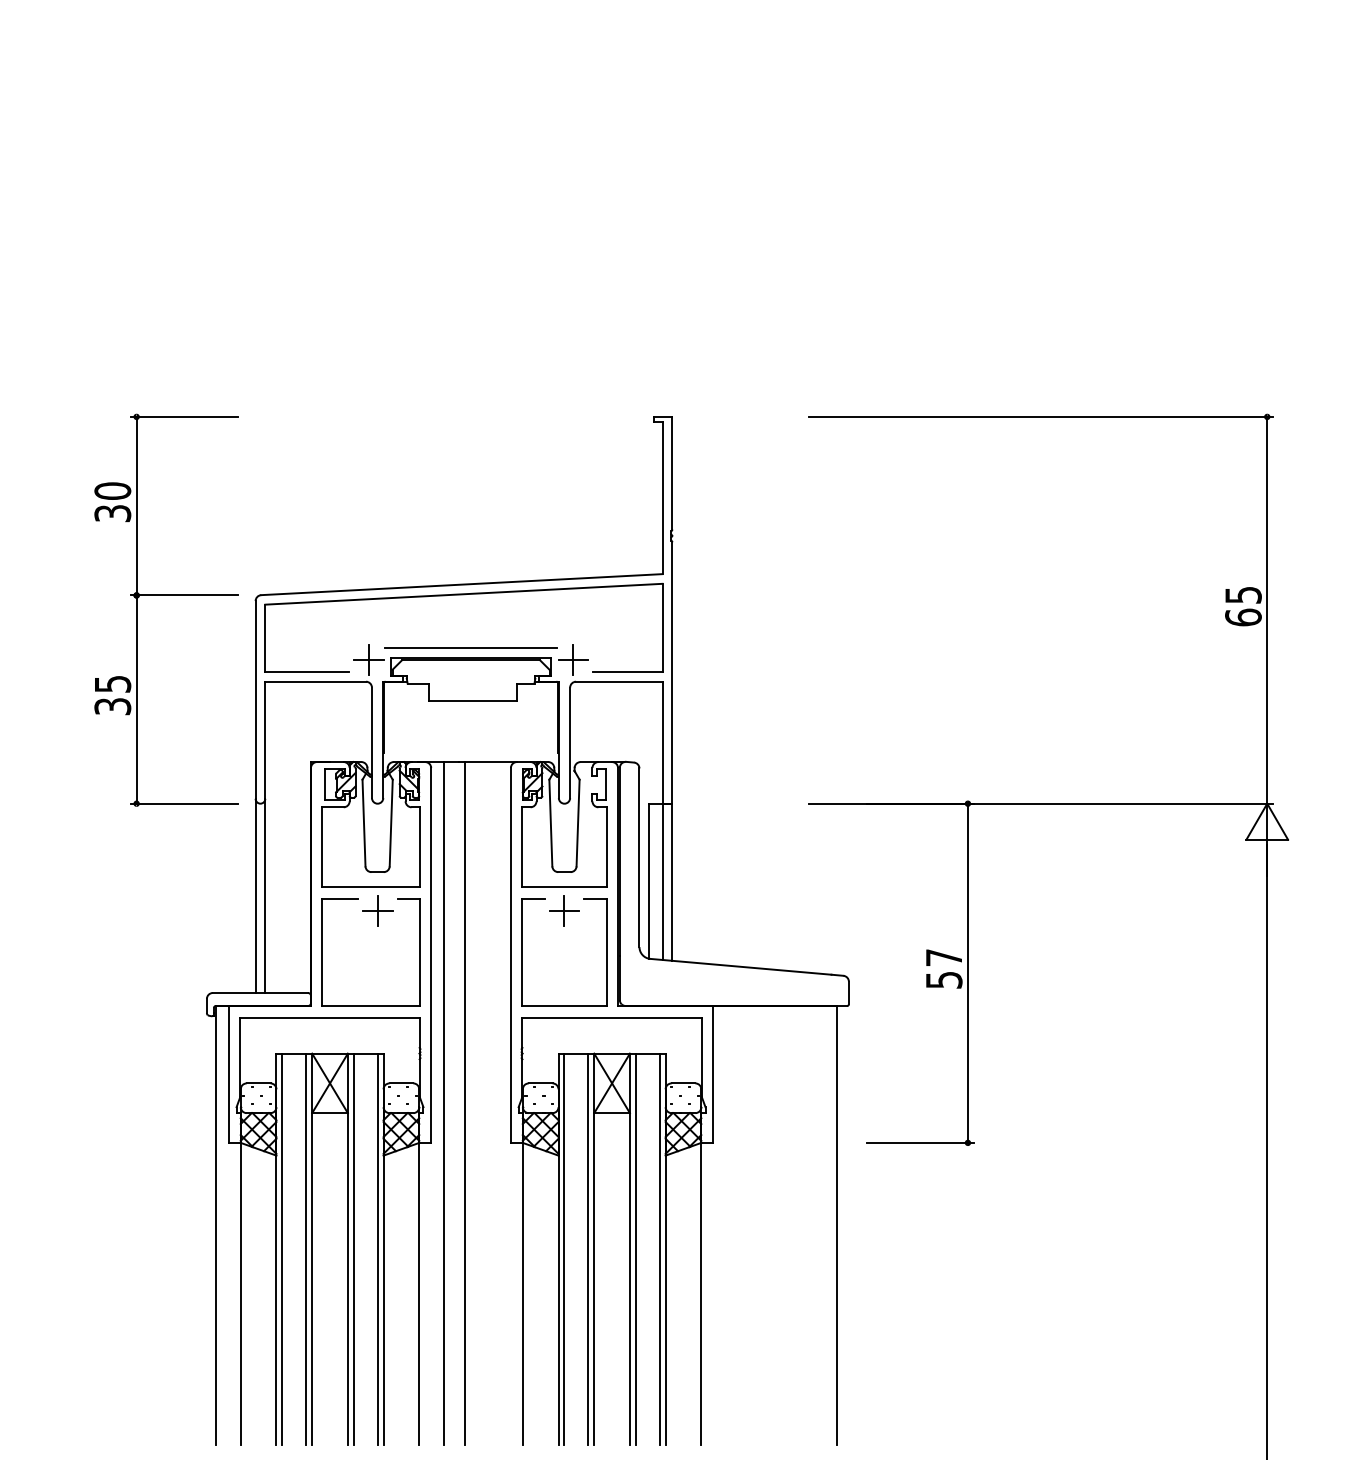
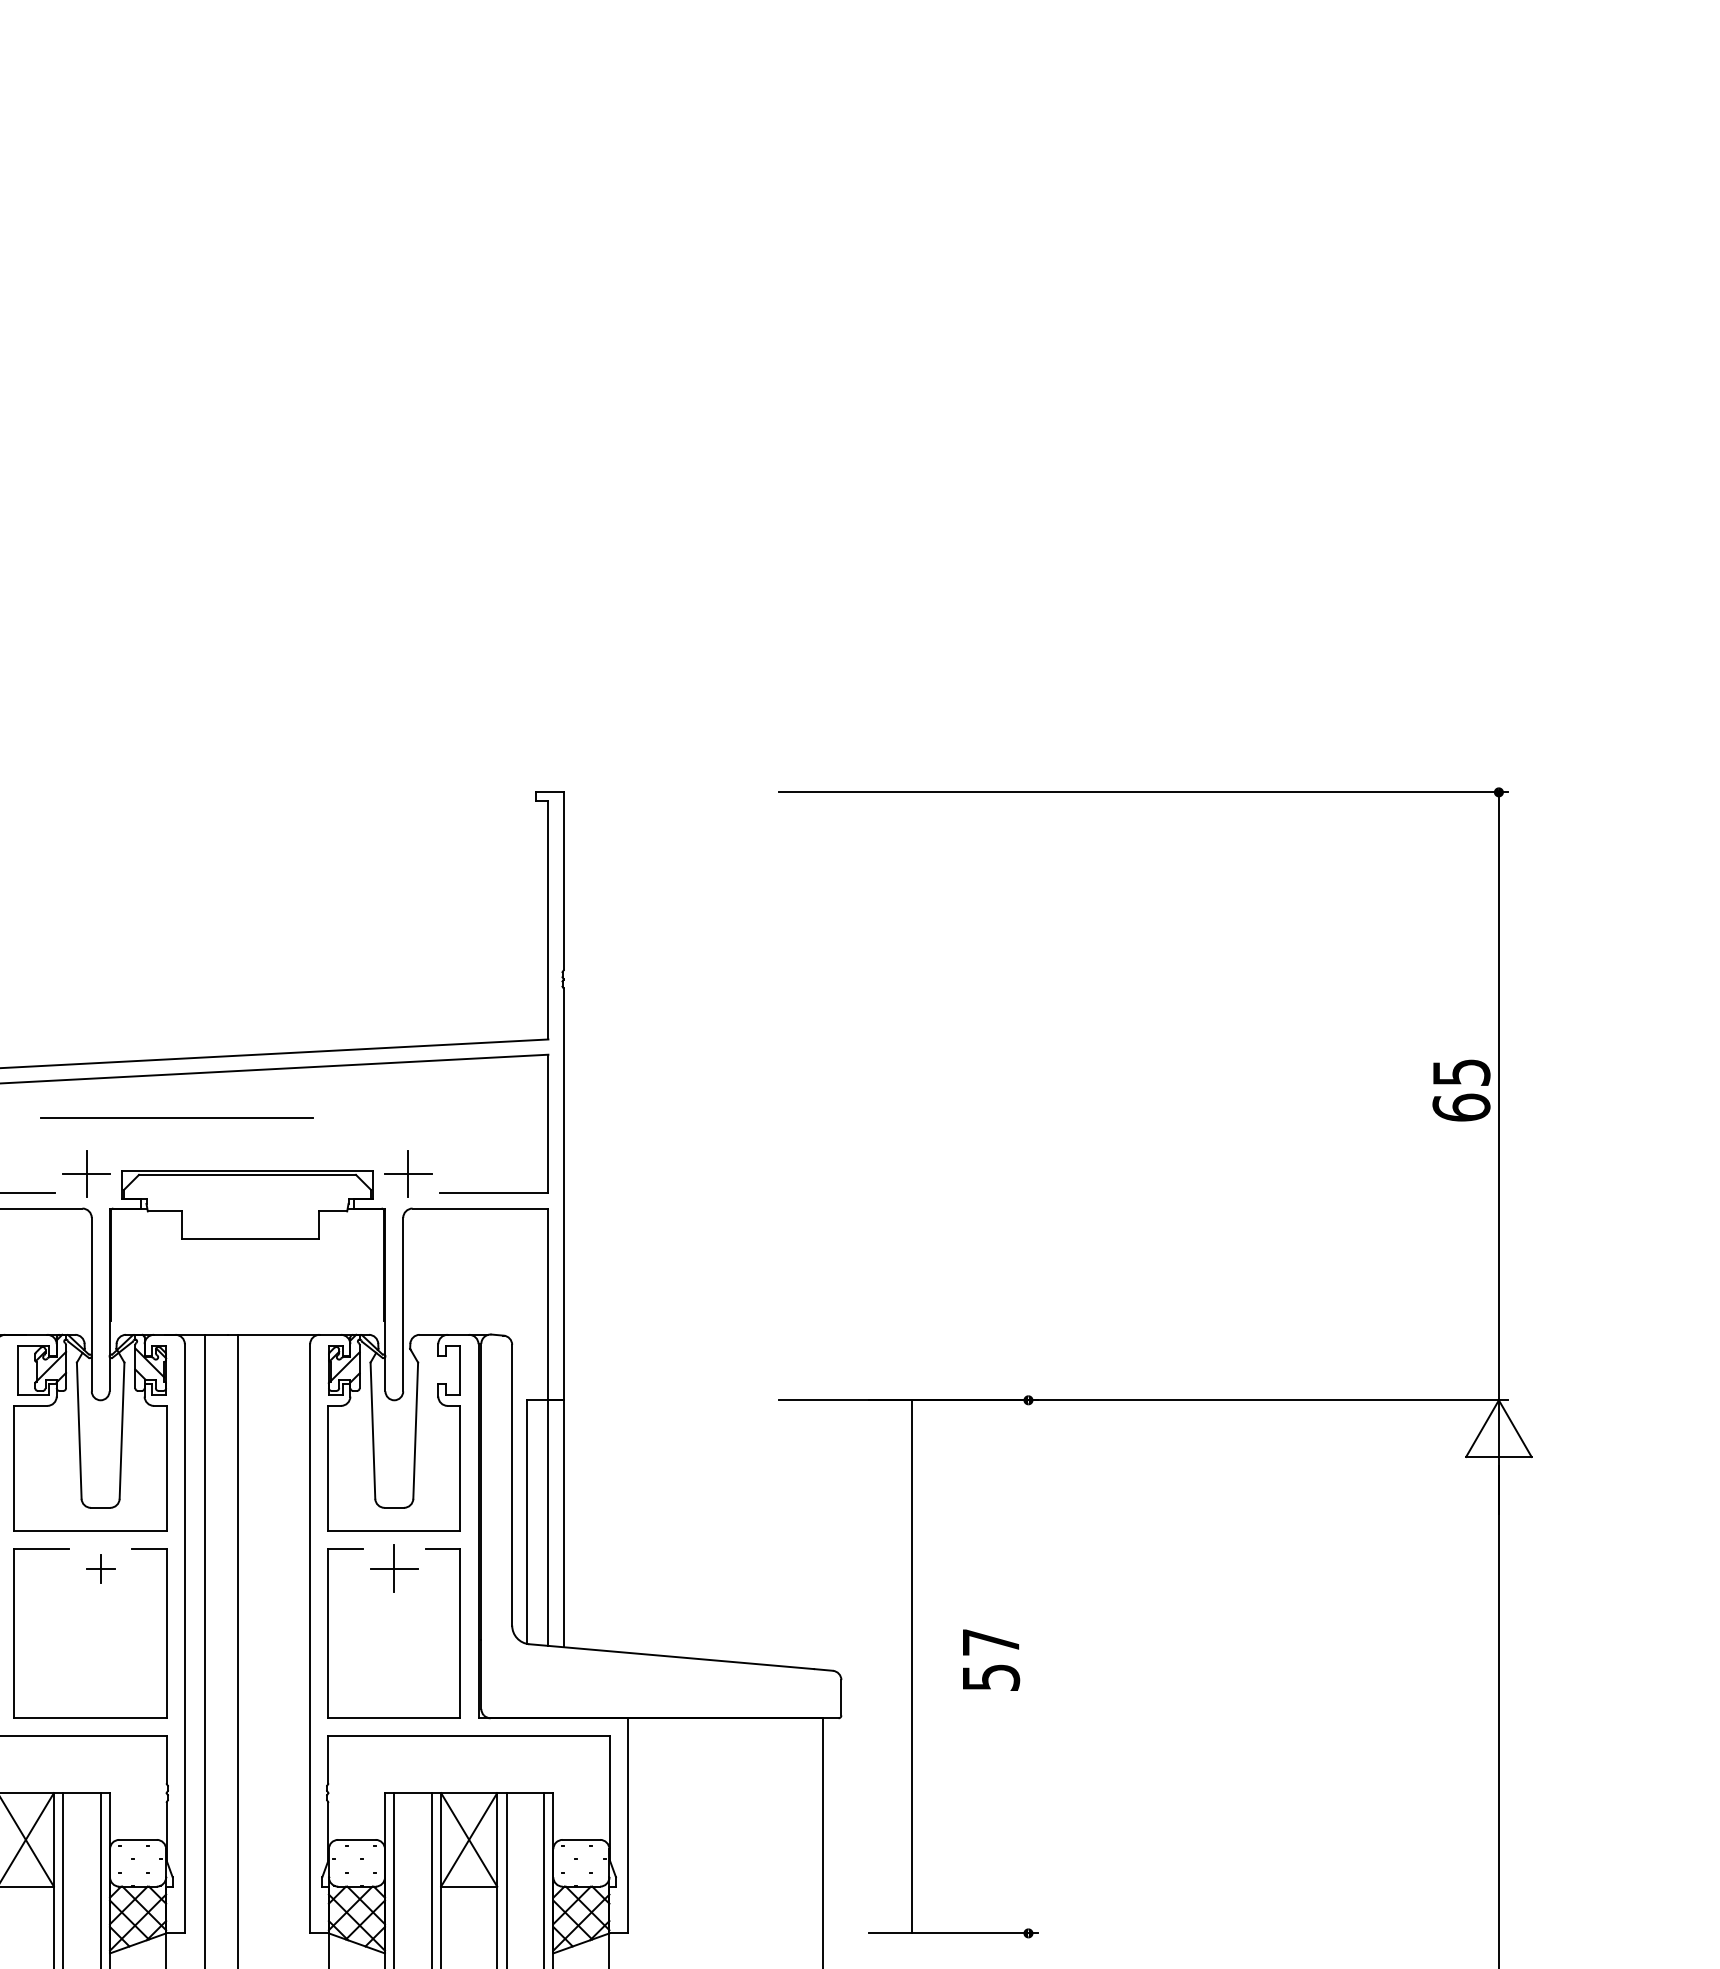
line: (470, 647) -> (175, 1117), moved
part: (377, 910) -> (100, 1568), size x0.6
line: (967, 972) -> (911, 1665), moved

